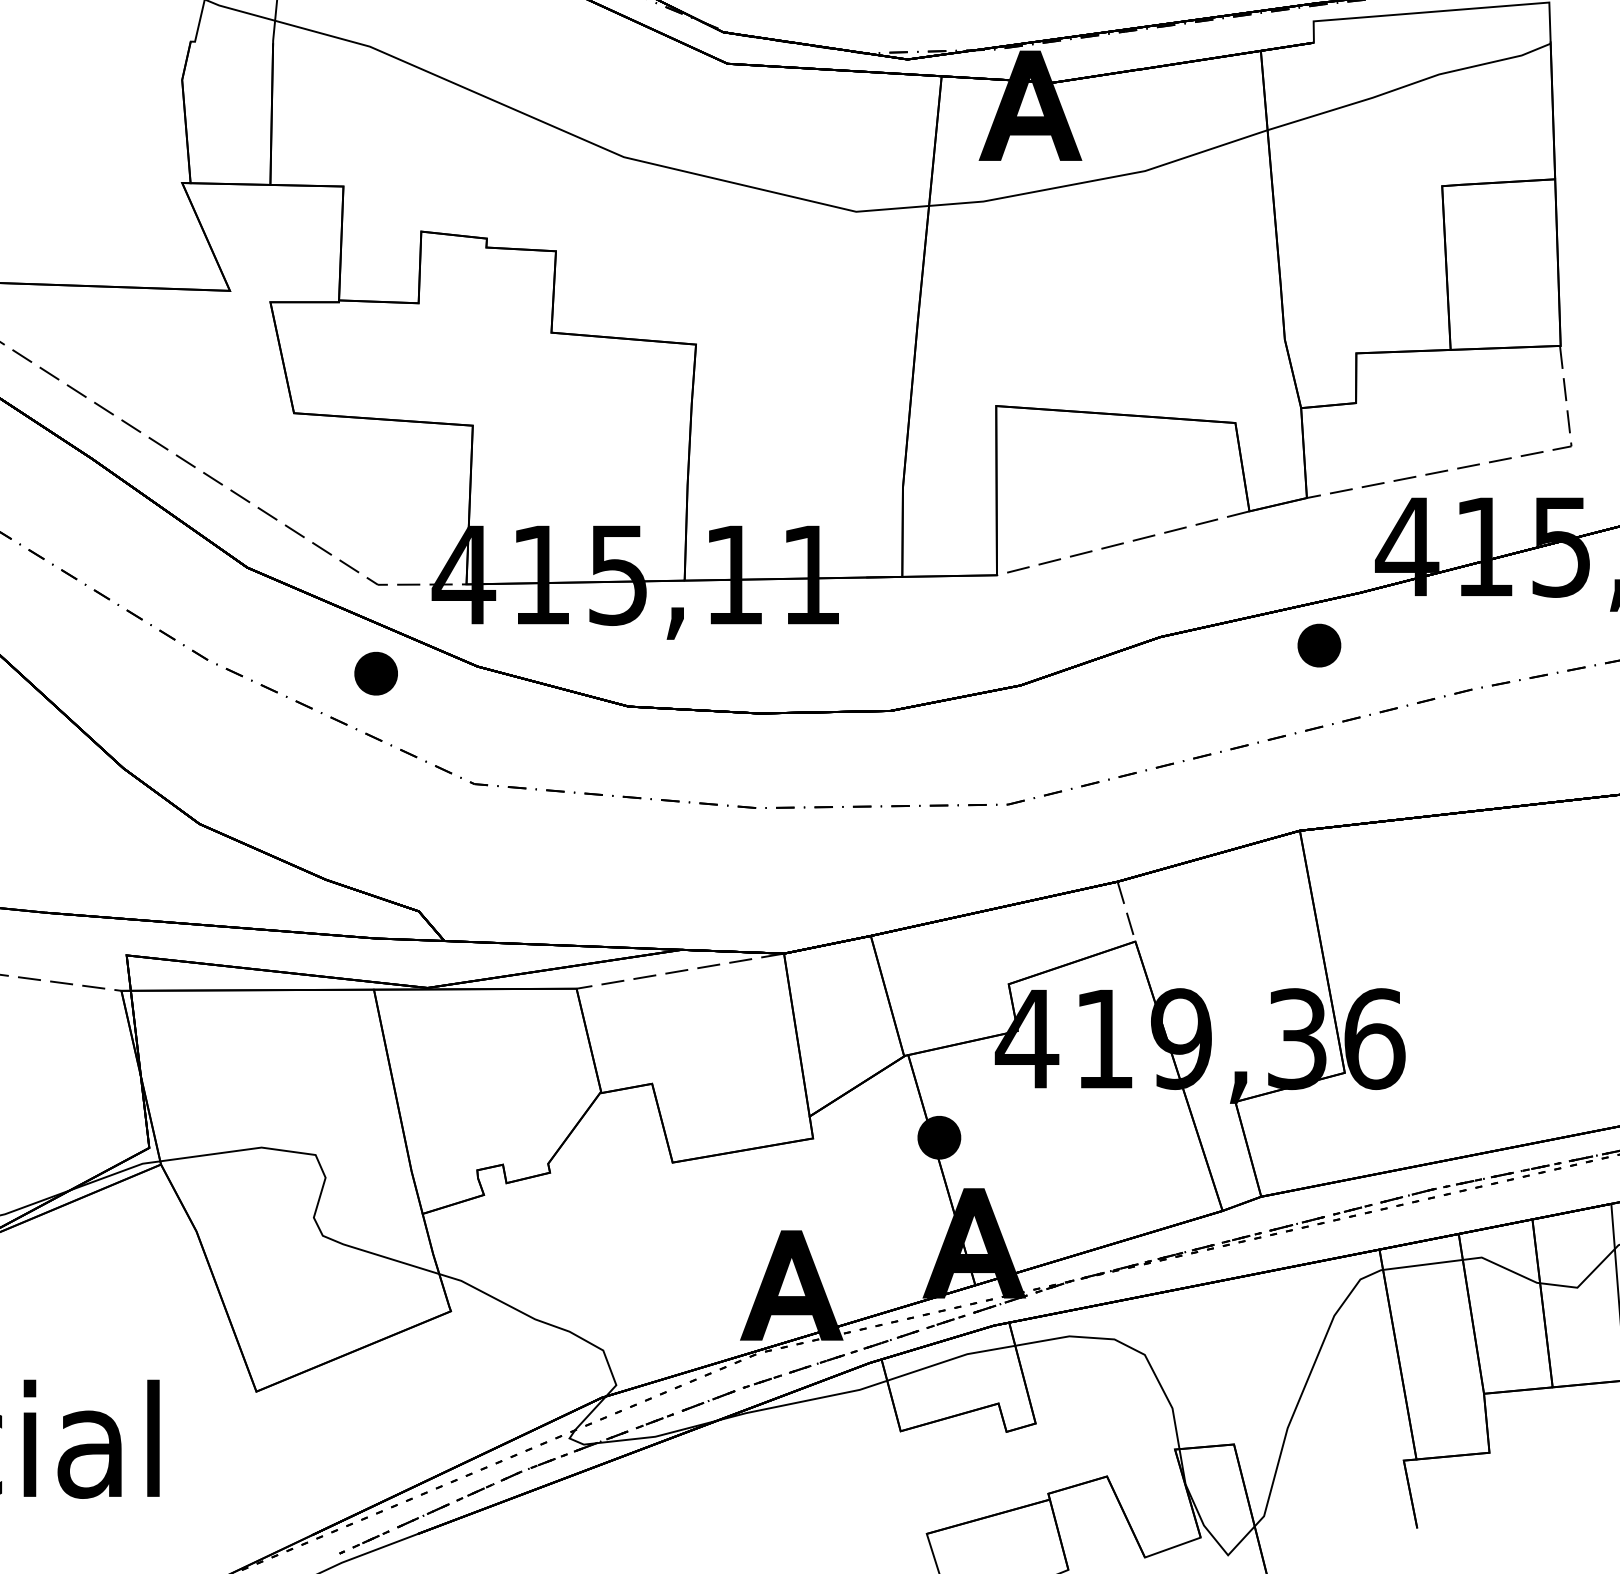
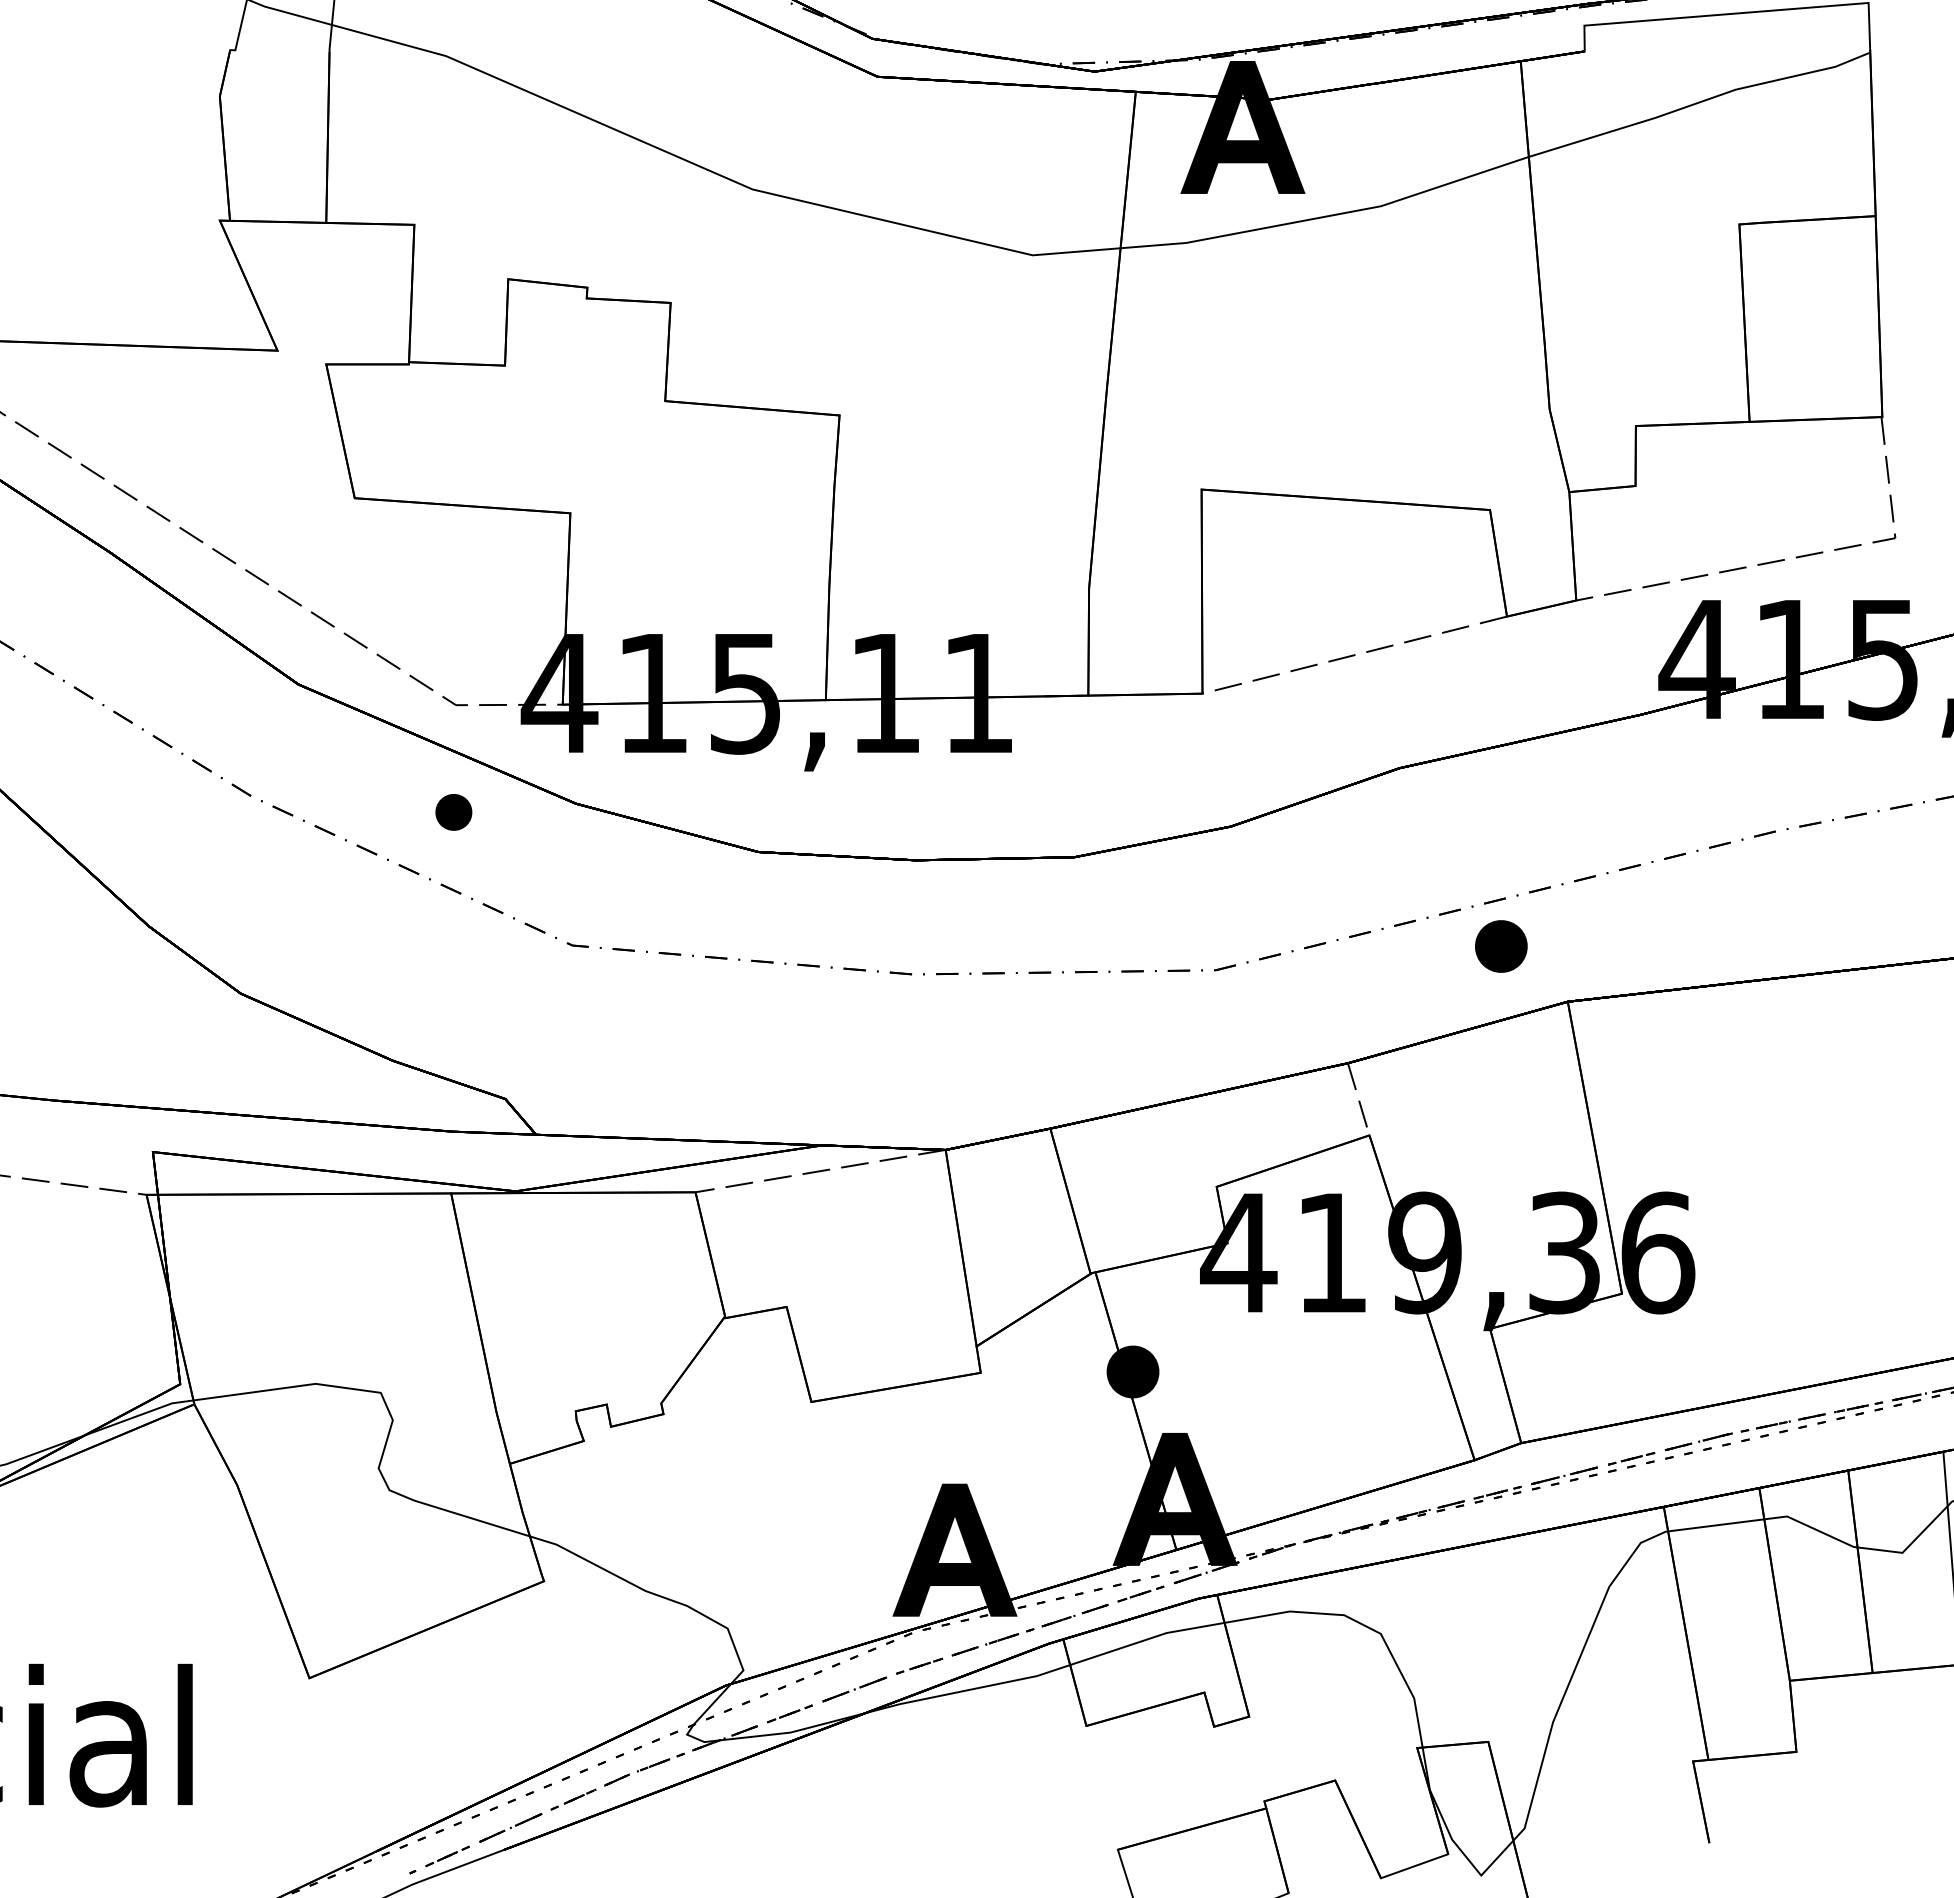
part: (1319, 645) -> (1501, 946), moved
part: (375, 673) -> (453, 812), size x0.7

